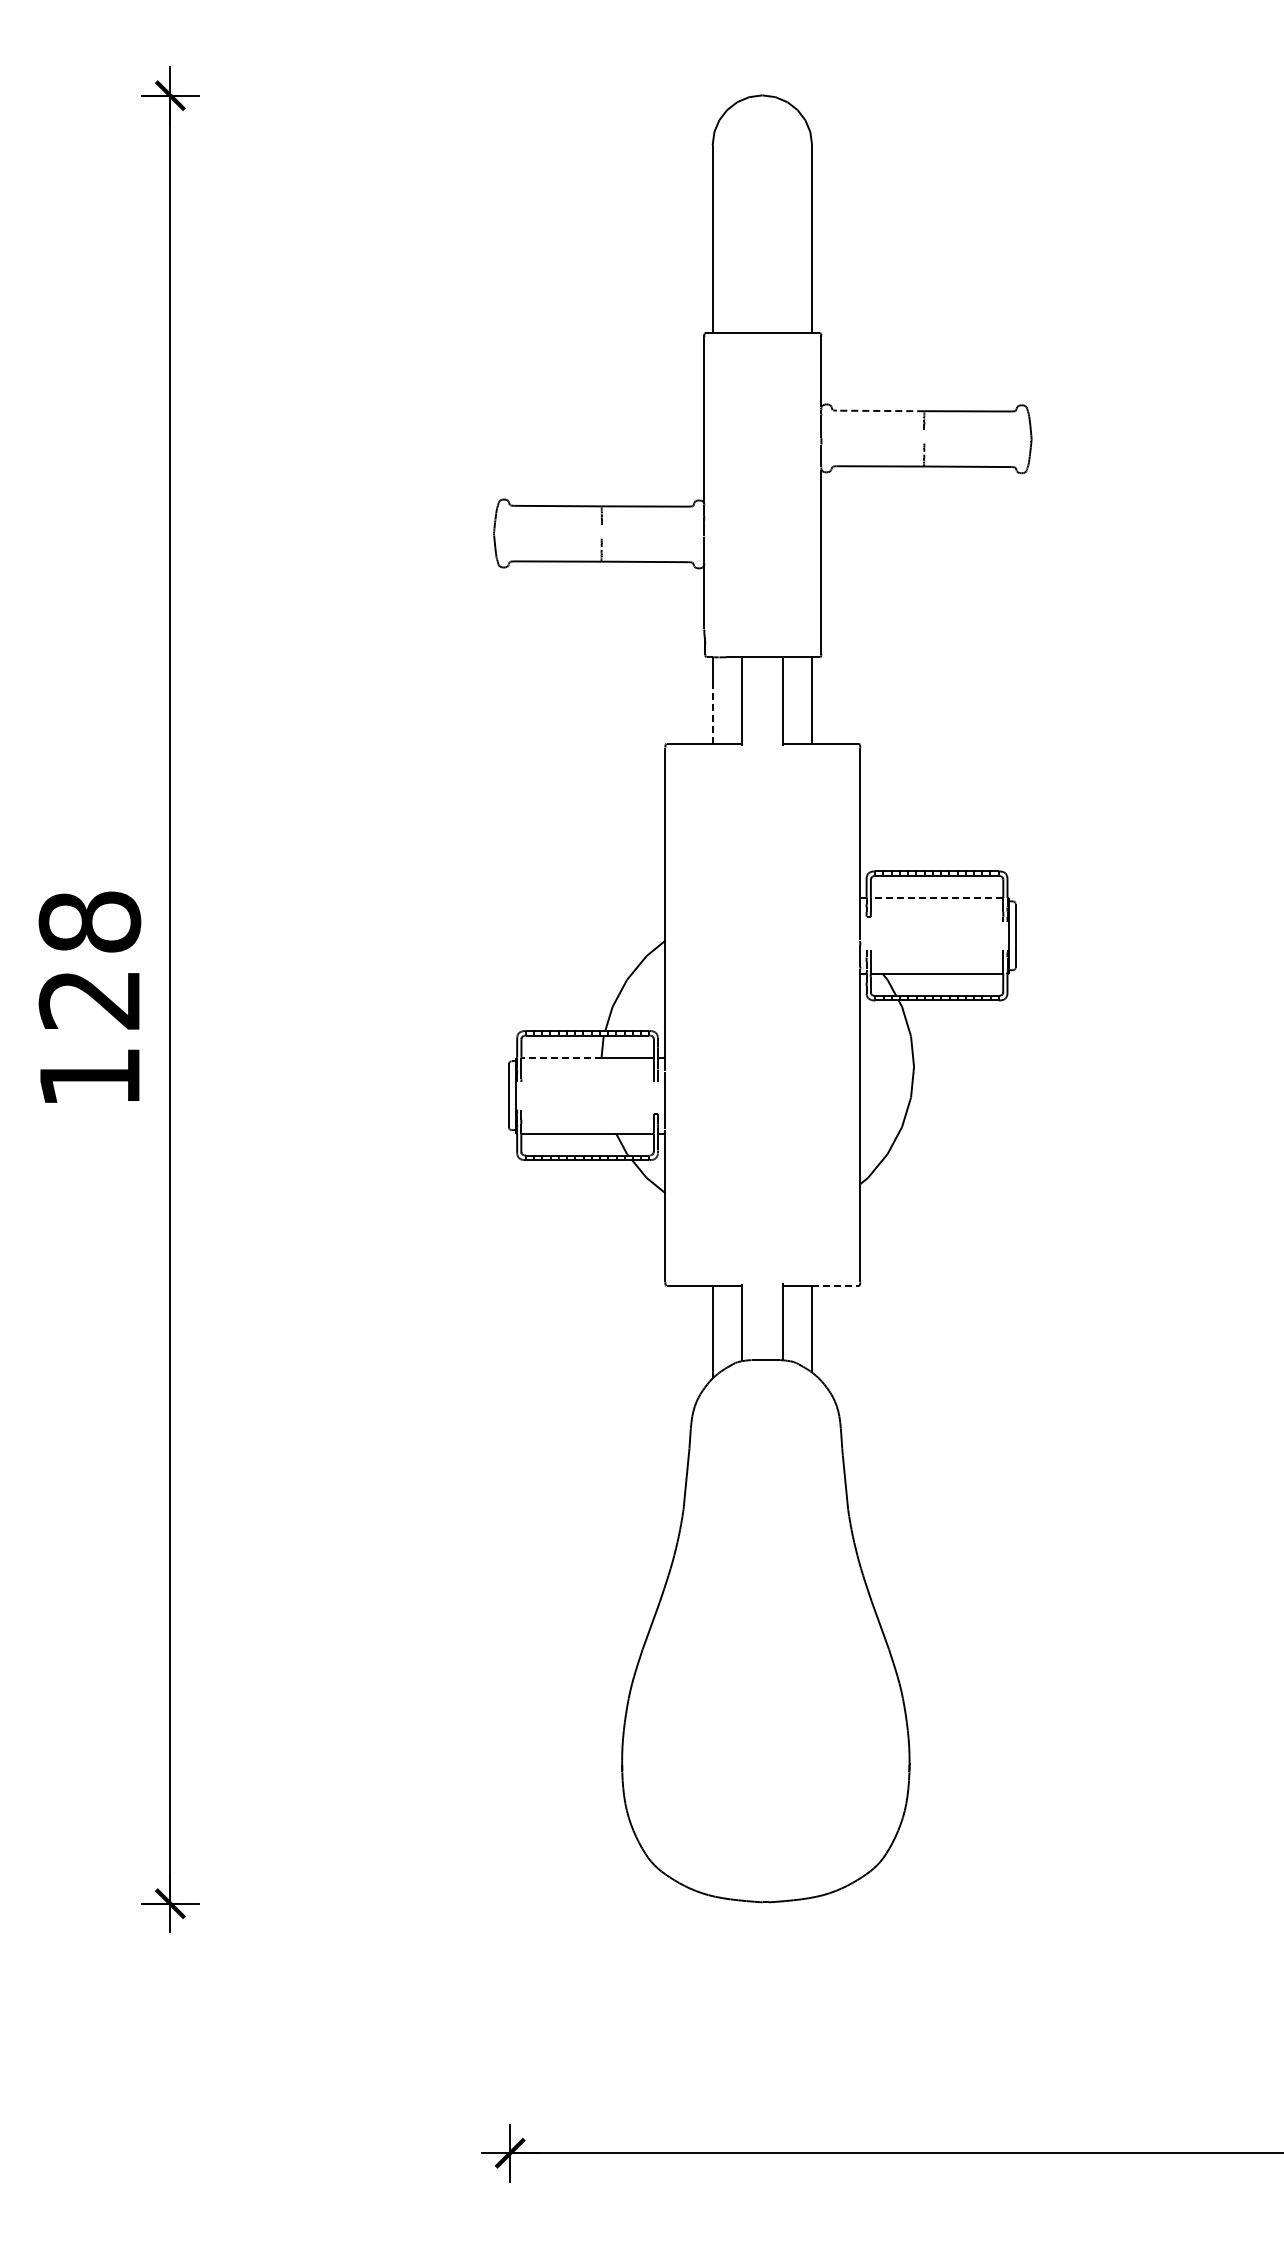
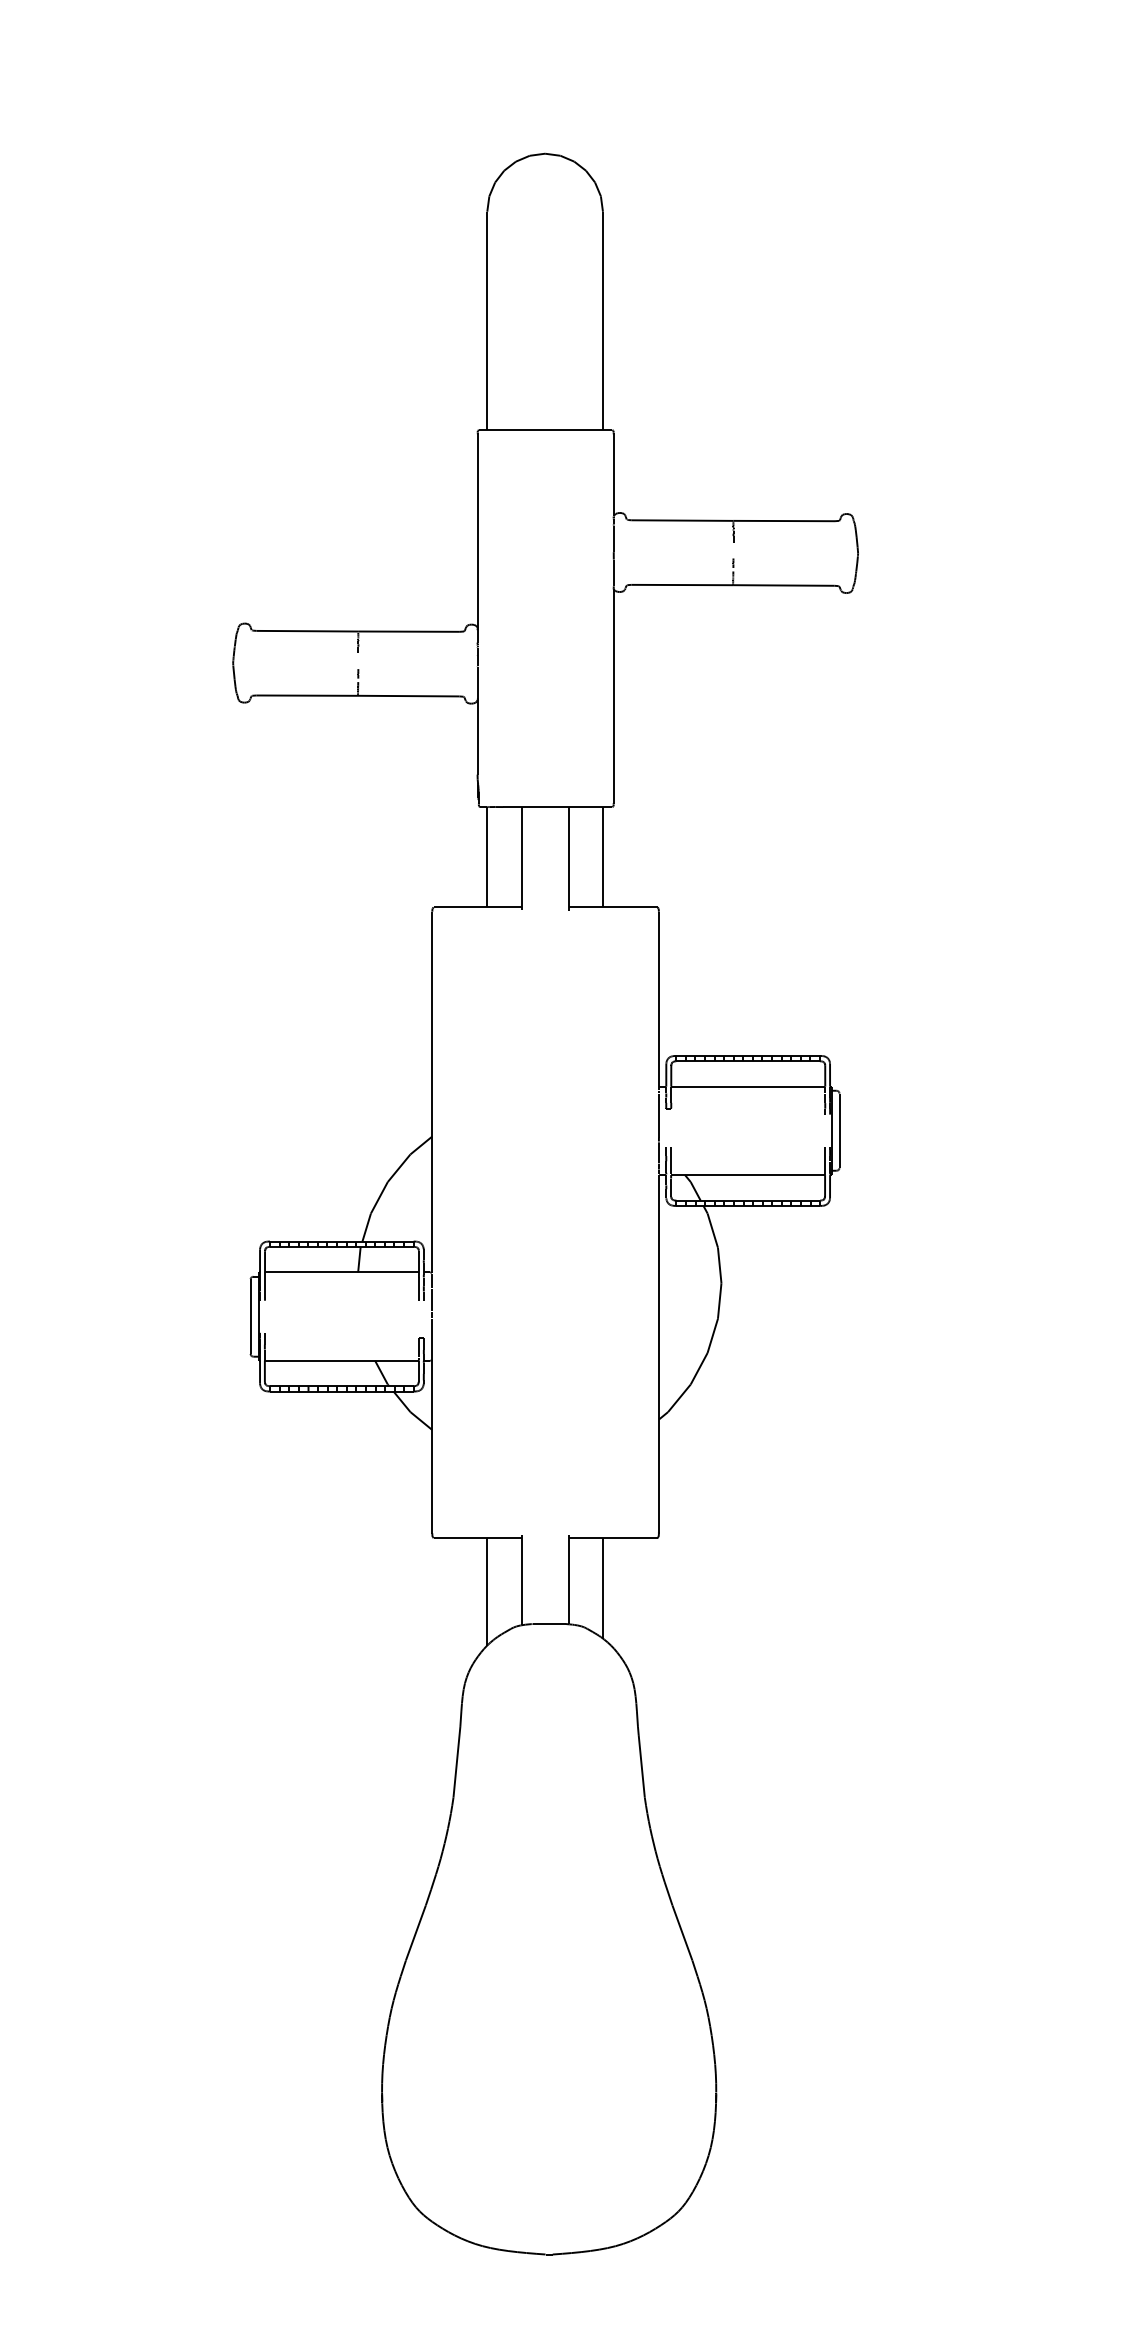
line: (880, 410) -> (682, 520), dashed -> solid
line: (712, 714) -> (487, 873), dashed -> solid
line: (936, 897) -> (747, 1086), dashed -> solid
line: (561, 1057) -> (311, 1272), dashed -> solid
line: (836, 1286) -> (631, 1538), dashed -> solid

